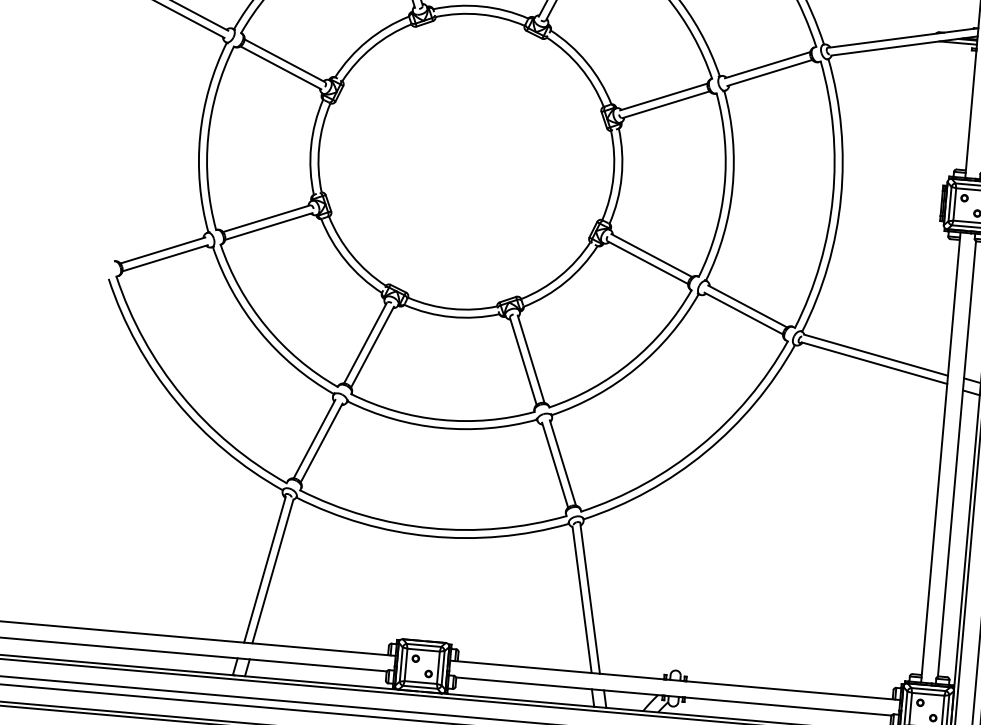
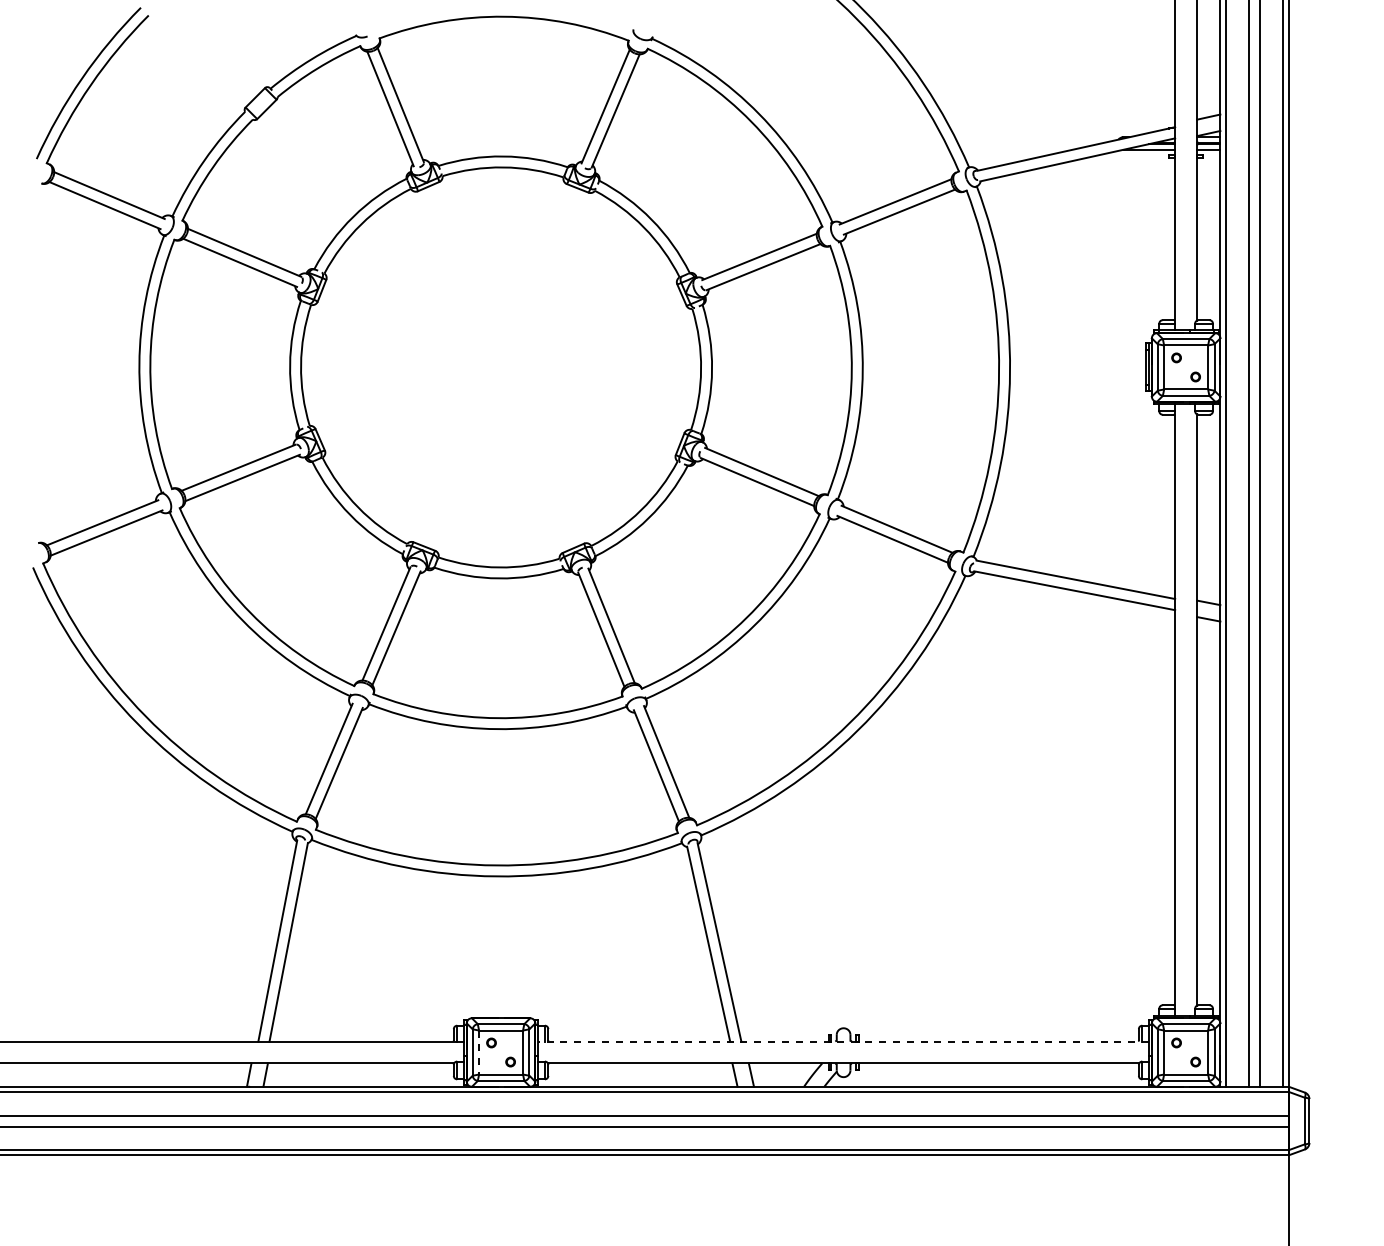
line: (406, 664) -> (479, 1052), solid -> dashed
line: (675, 680) -> (843, 1041), solid -> dashed

